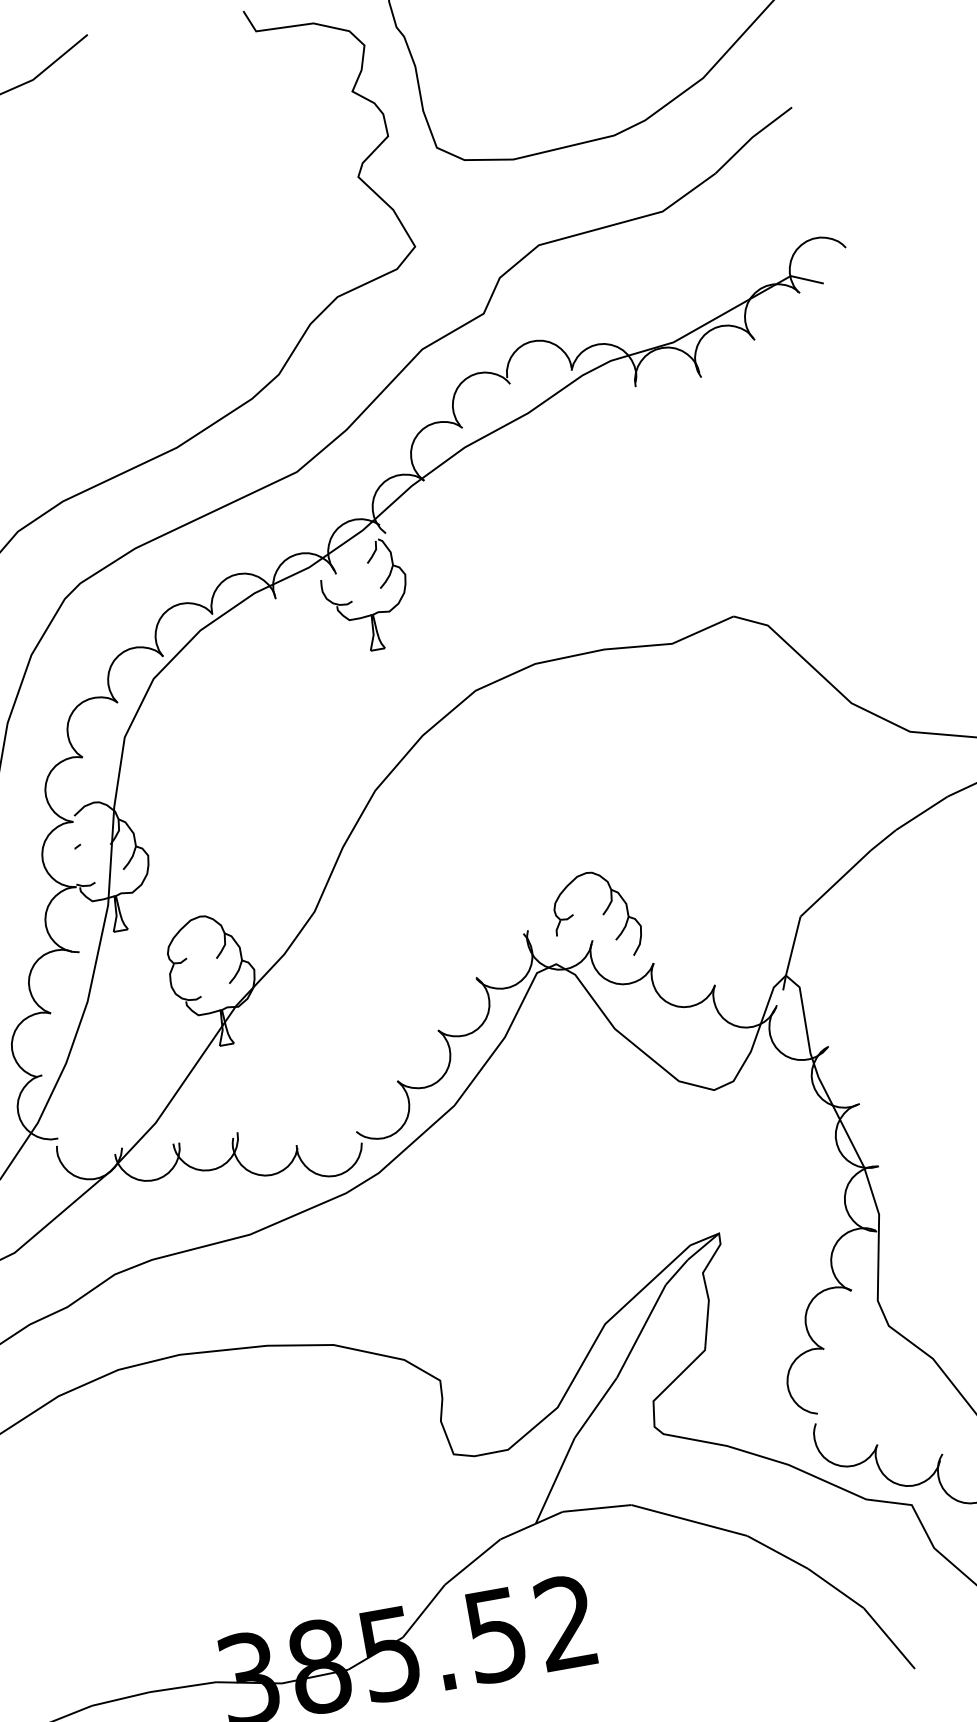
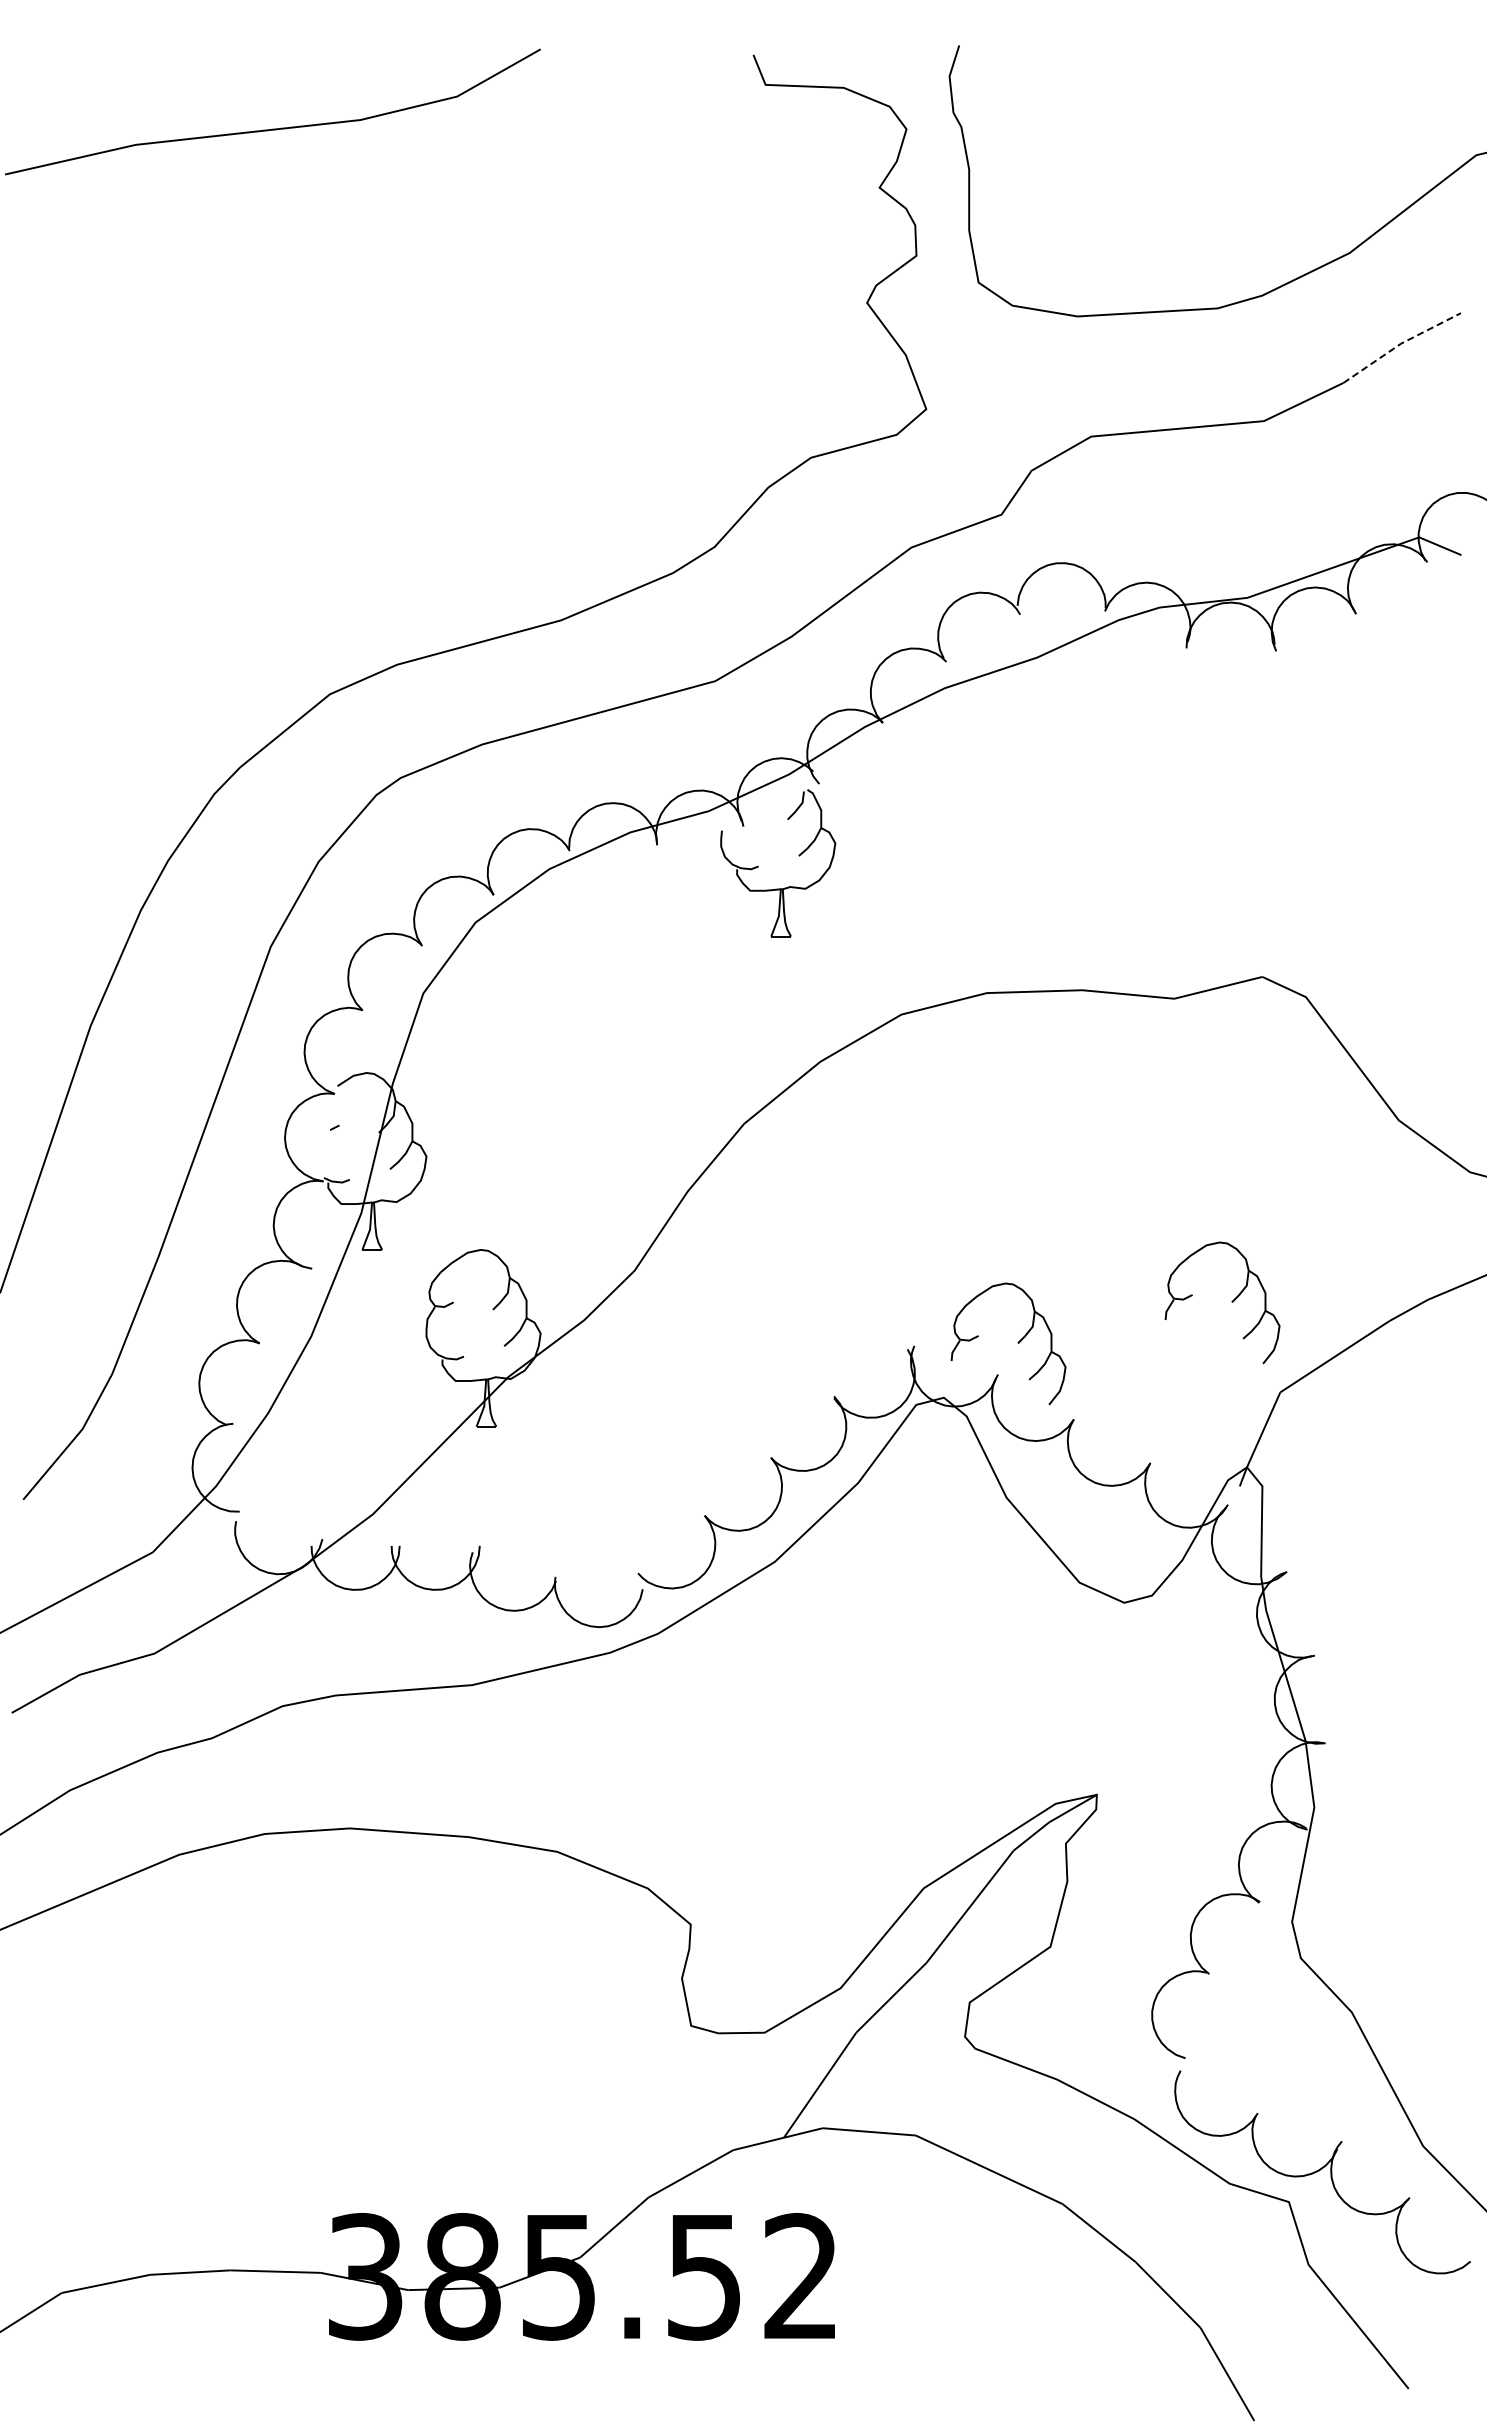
line: (752, 137) -> (1401, 343), solid -> dashed
part: (753, 857) -> (1231, 1302), added

